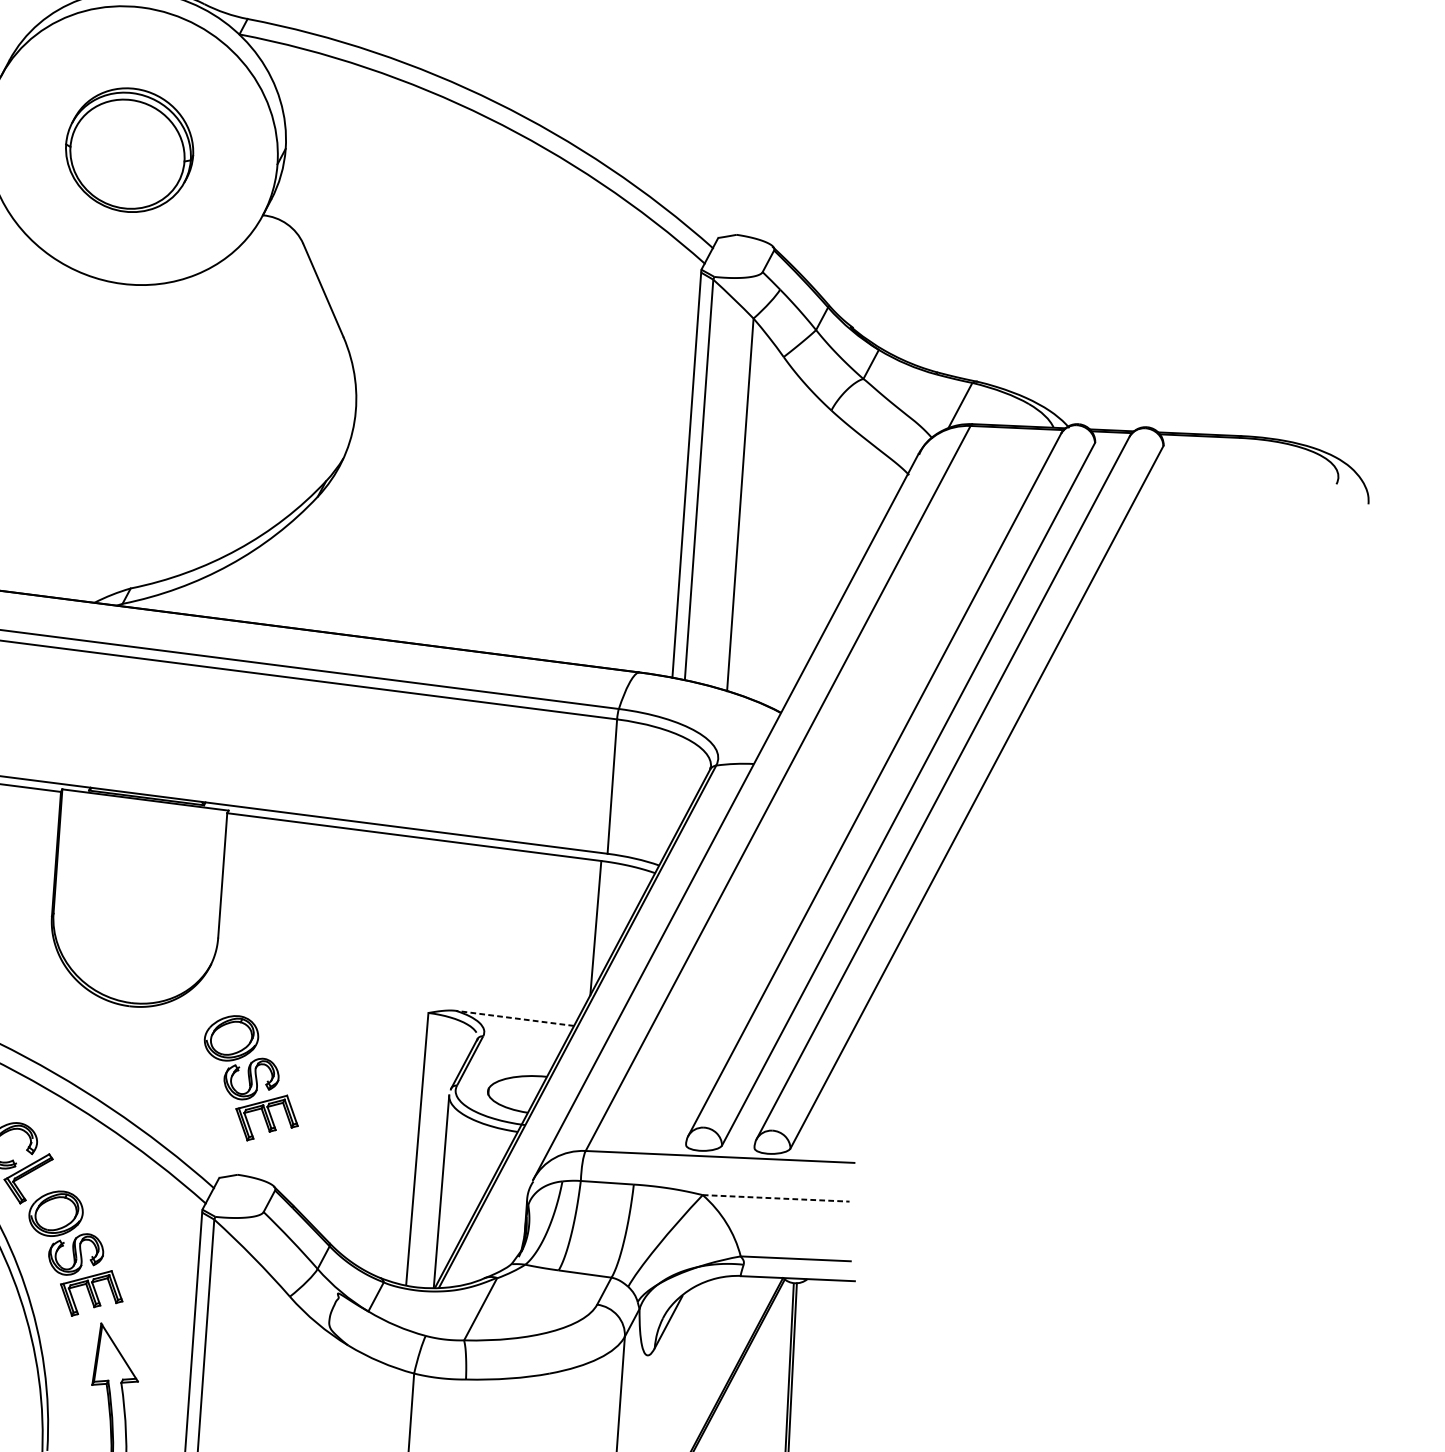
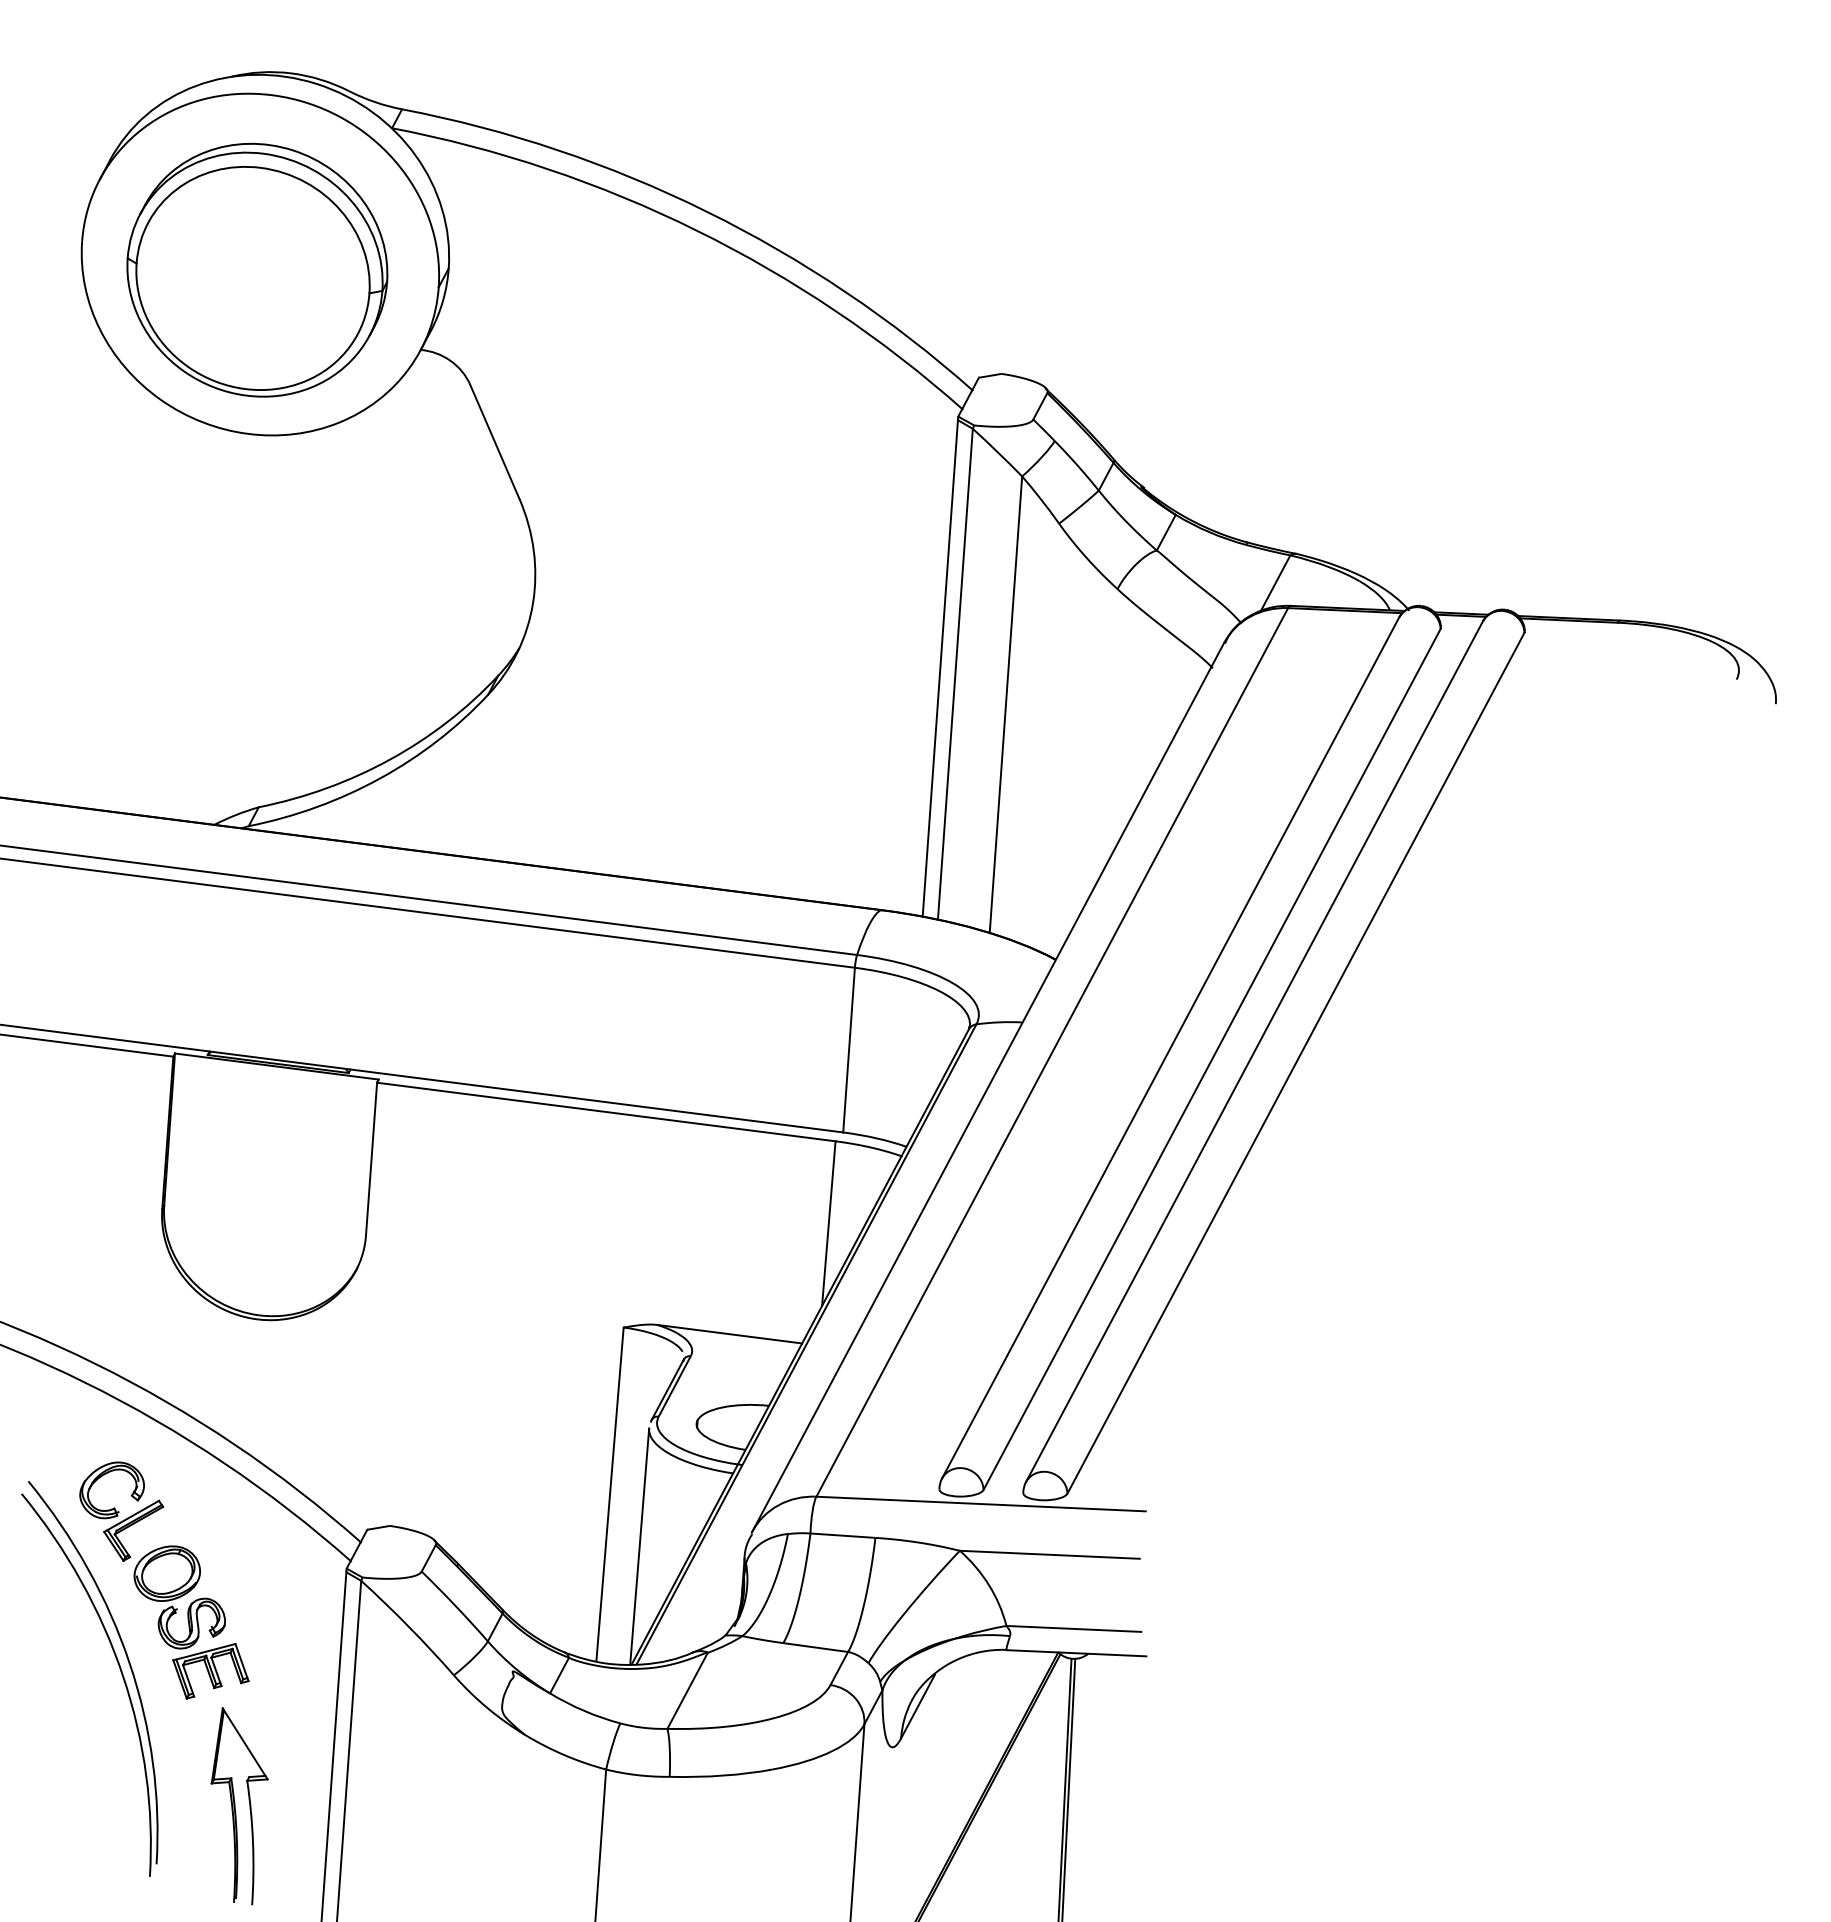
part: (129, 149) -> (257, 269), size x1.67
line: (514, 1018) -> (729, 1334), dashed -> solid
part: (251, 1078) -> (406, 1407), removed
line: (776, 1198) -> (1050, 1554), dashed -> solid

